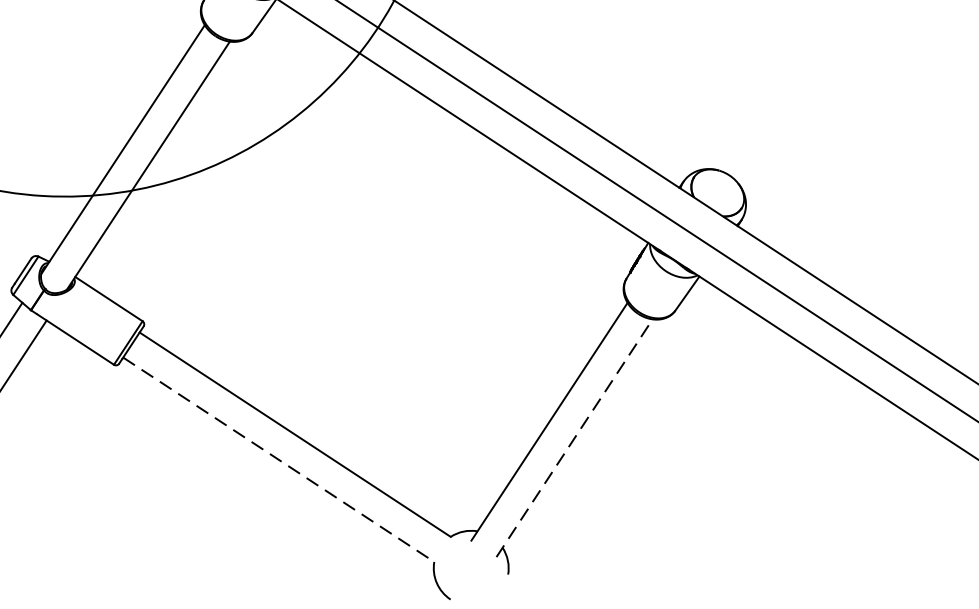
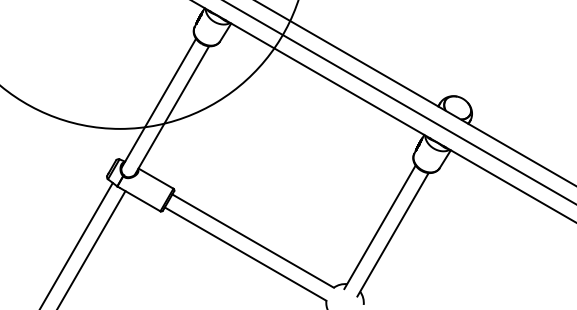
line: (575, 437) -> (393, 234), dashed -> solid
line: (280, 460) -> (246, 254), dashed -> solid

